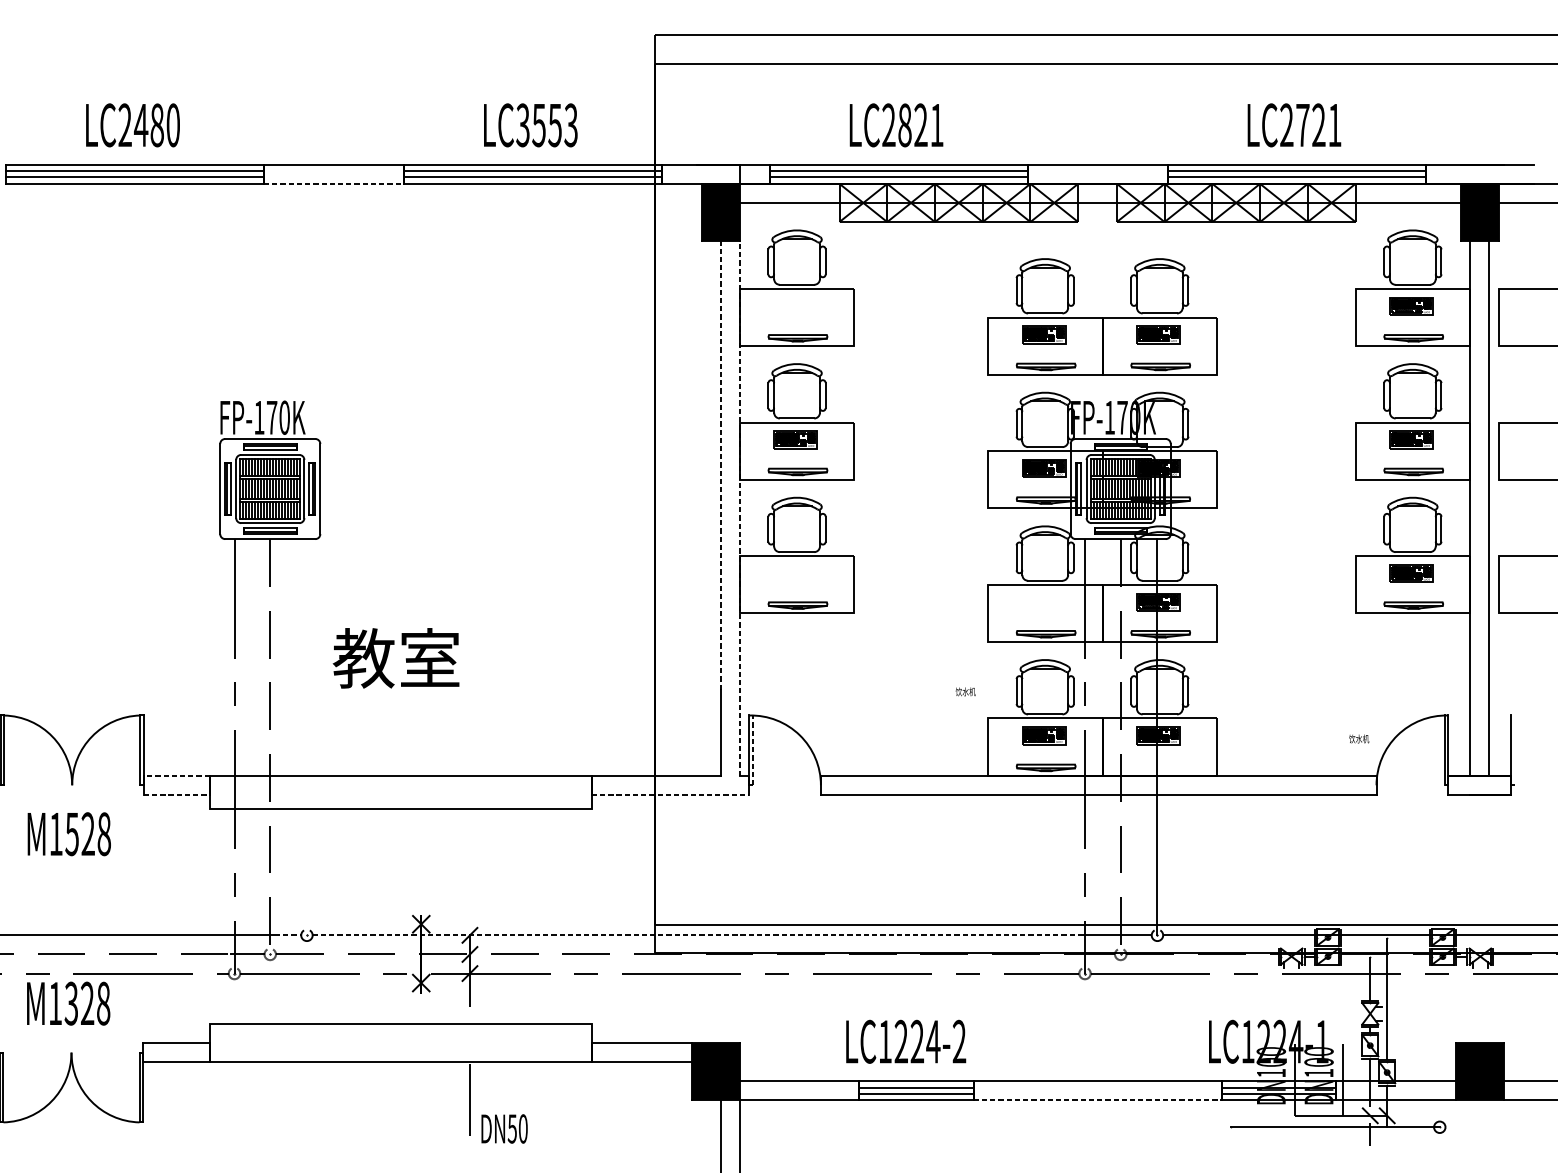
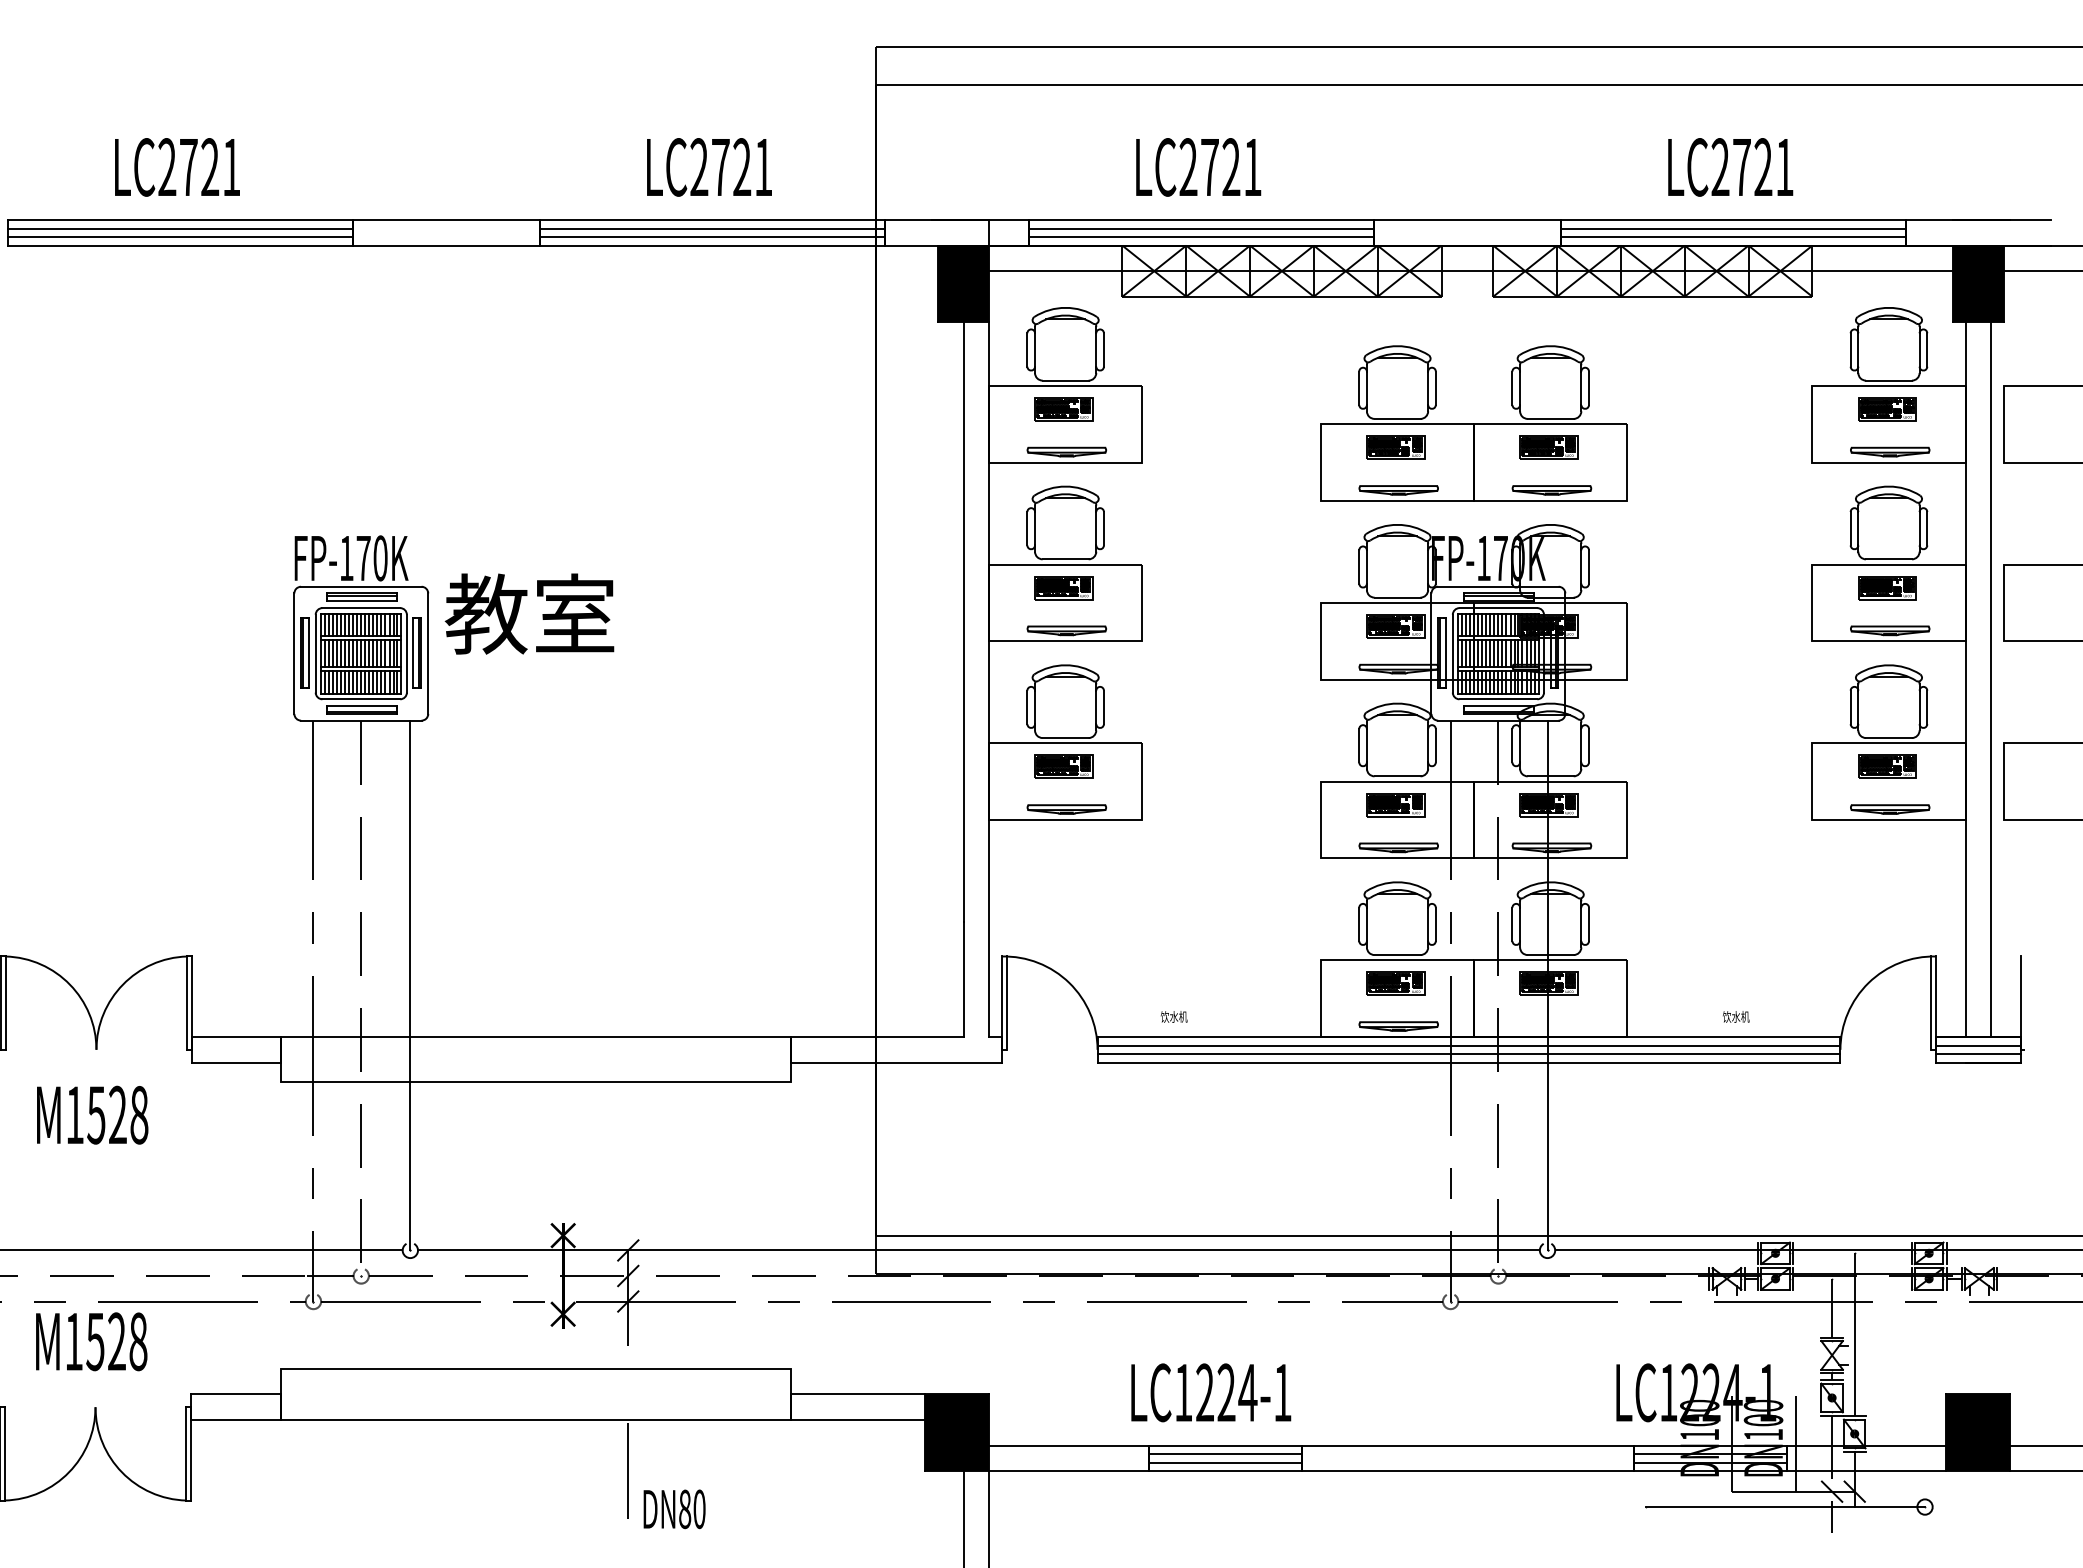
text: (156, 125) -> (209, 167), LC2480 -> LC2721
text: (547, 125) -> (731, 167), LC3553 -> LC2721
text: (904, 125) -> (1209, 167), LC2821 -> LC2721
line: (333, 183) -> (446, 245), dashed -> solid
part: (795, 306) -> (1063, 409), added
line: (720, 465) -> (963, 622), dashed -> solid
line: (740, 508) -> (989, 679), dashed -> solid
part: (795, 573) -> (1063, 766), added
part: (1043, 602) -> (1395, 805), added
text: (396, 657) -> (529, 613), moved
text: (965, 691) -> (1174, 1016), moved
line: (307, 737) -> (410, 985), added
text: (1359, 738) -> (1736, 1016), moved
line: (752, 750) -> (1006, 1003), dashed -> solid
line: (176, 776) -> (235, 1037), dashed -> solid
line: (1098, 782) -> (1468, 1045), added
line: (1479, 782) -> (1978, 1045), added
line: (1098, 788) -> (1468, 1054), added
line: (1479, 788) -> (1978, 1054), added
line: (176, 794) -> (236, 1062), dashed -> solid
line: (671, 794) -> (897, 1062), dashed -> solid
line: (288, 935) -> (385, 1250), dashed -> solid
line: (696, 935) -> (931, 1250), dashed -> solid
text: (71, 1003) -> (95, 1341), M1328 -> M1528
text: (959, 1041) -> (1282, 1392), LC1224-2 -> LC1224-1
line: (1097, 1100) -> (1467, 1471), dashed -> solid
text: (511, 1128) -> (684, 1508), DN50 -> DN80

